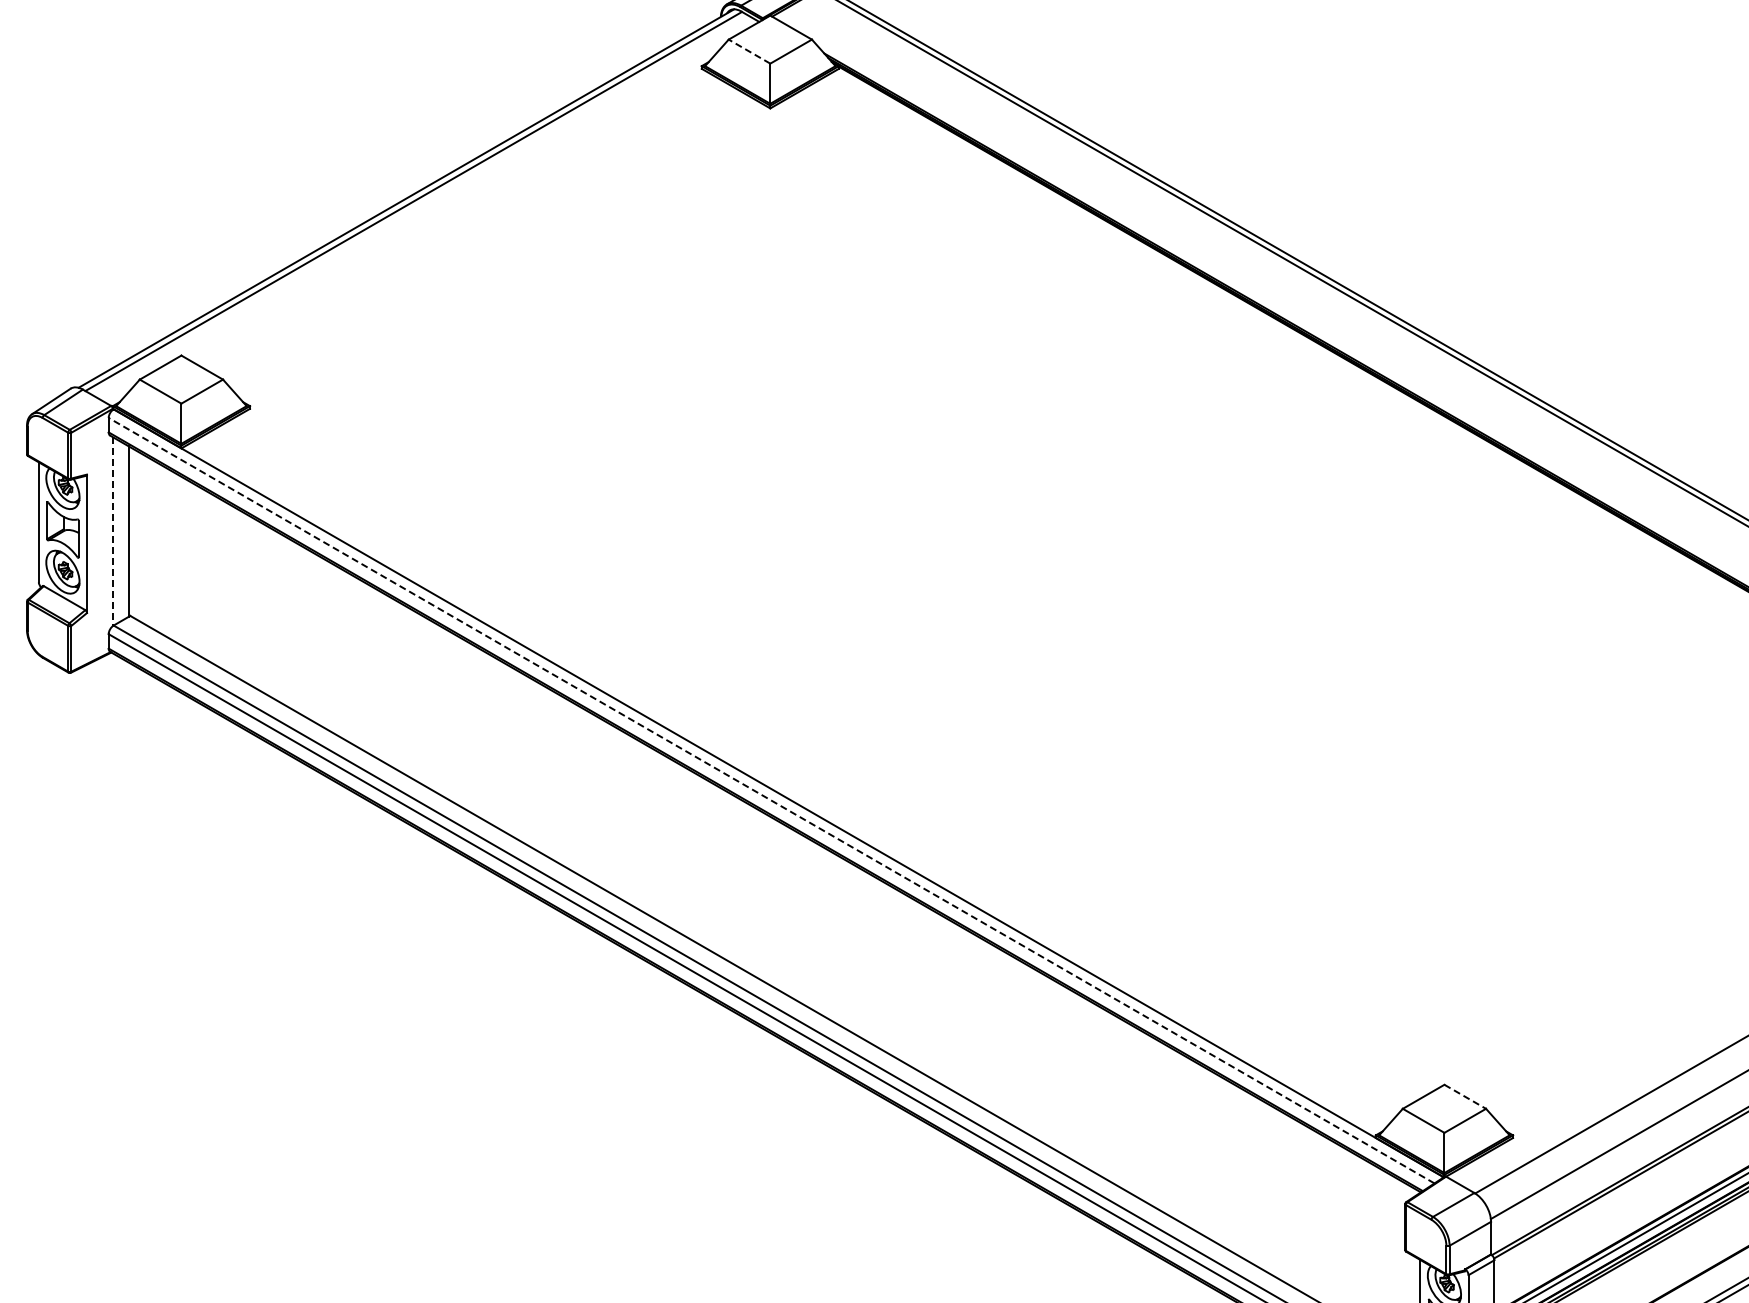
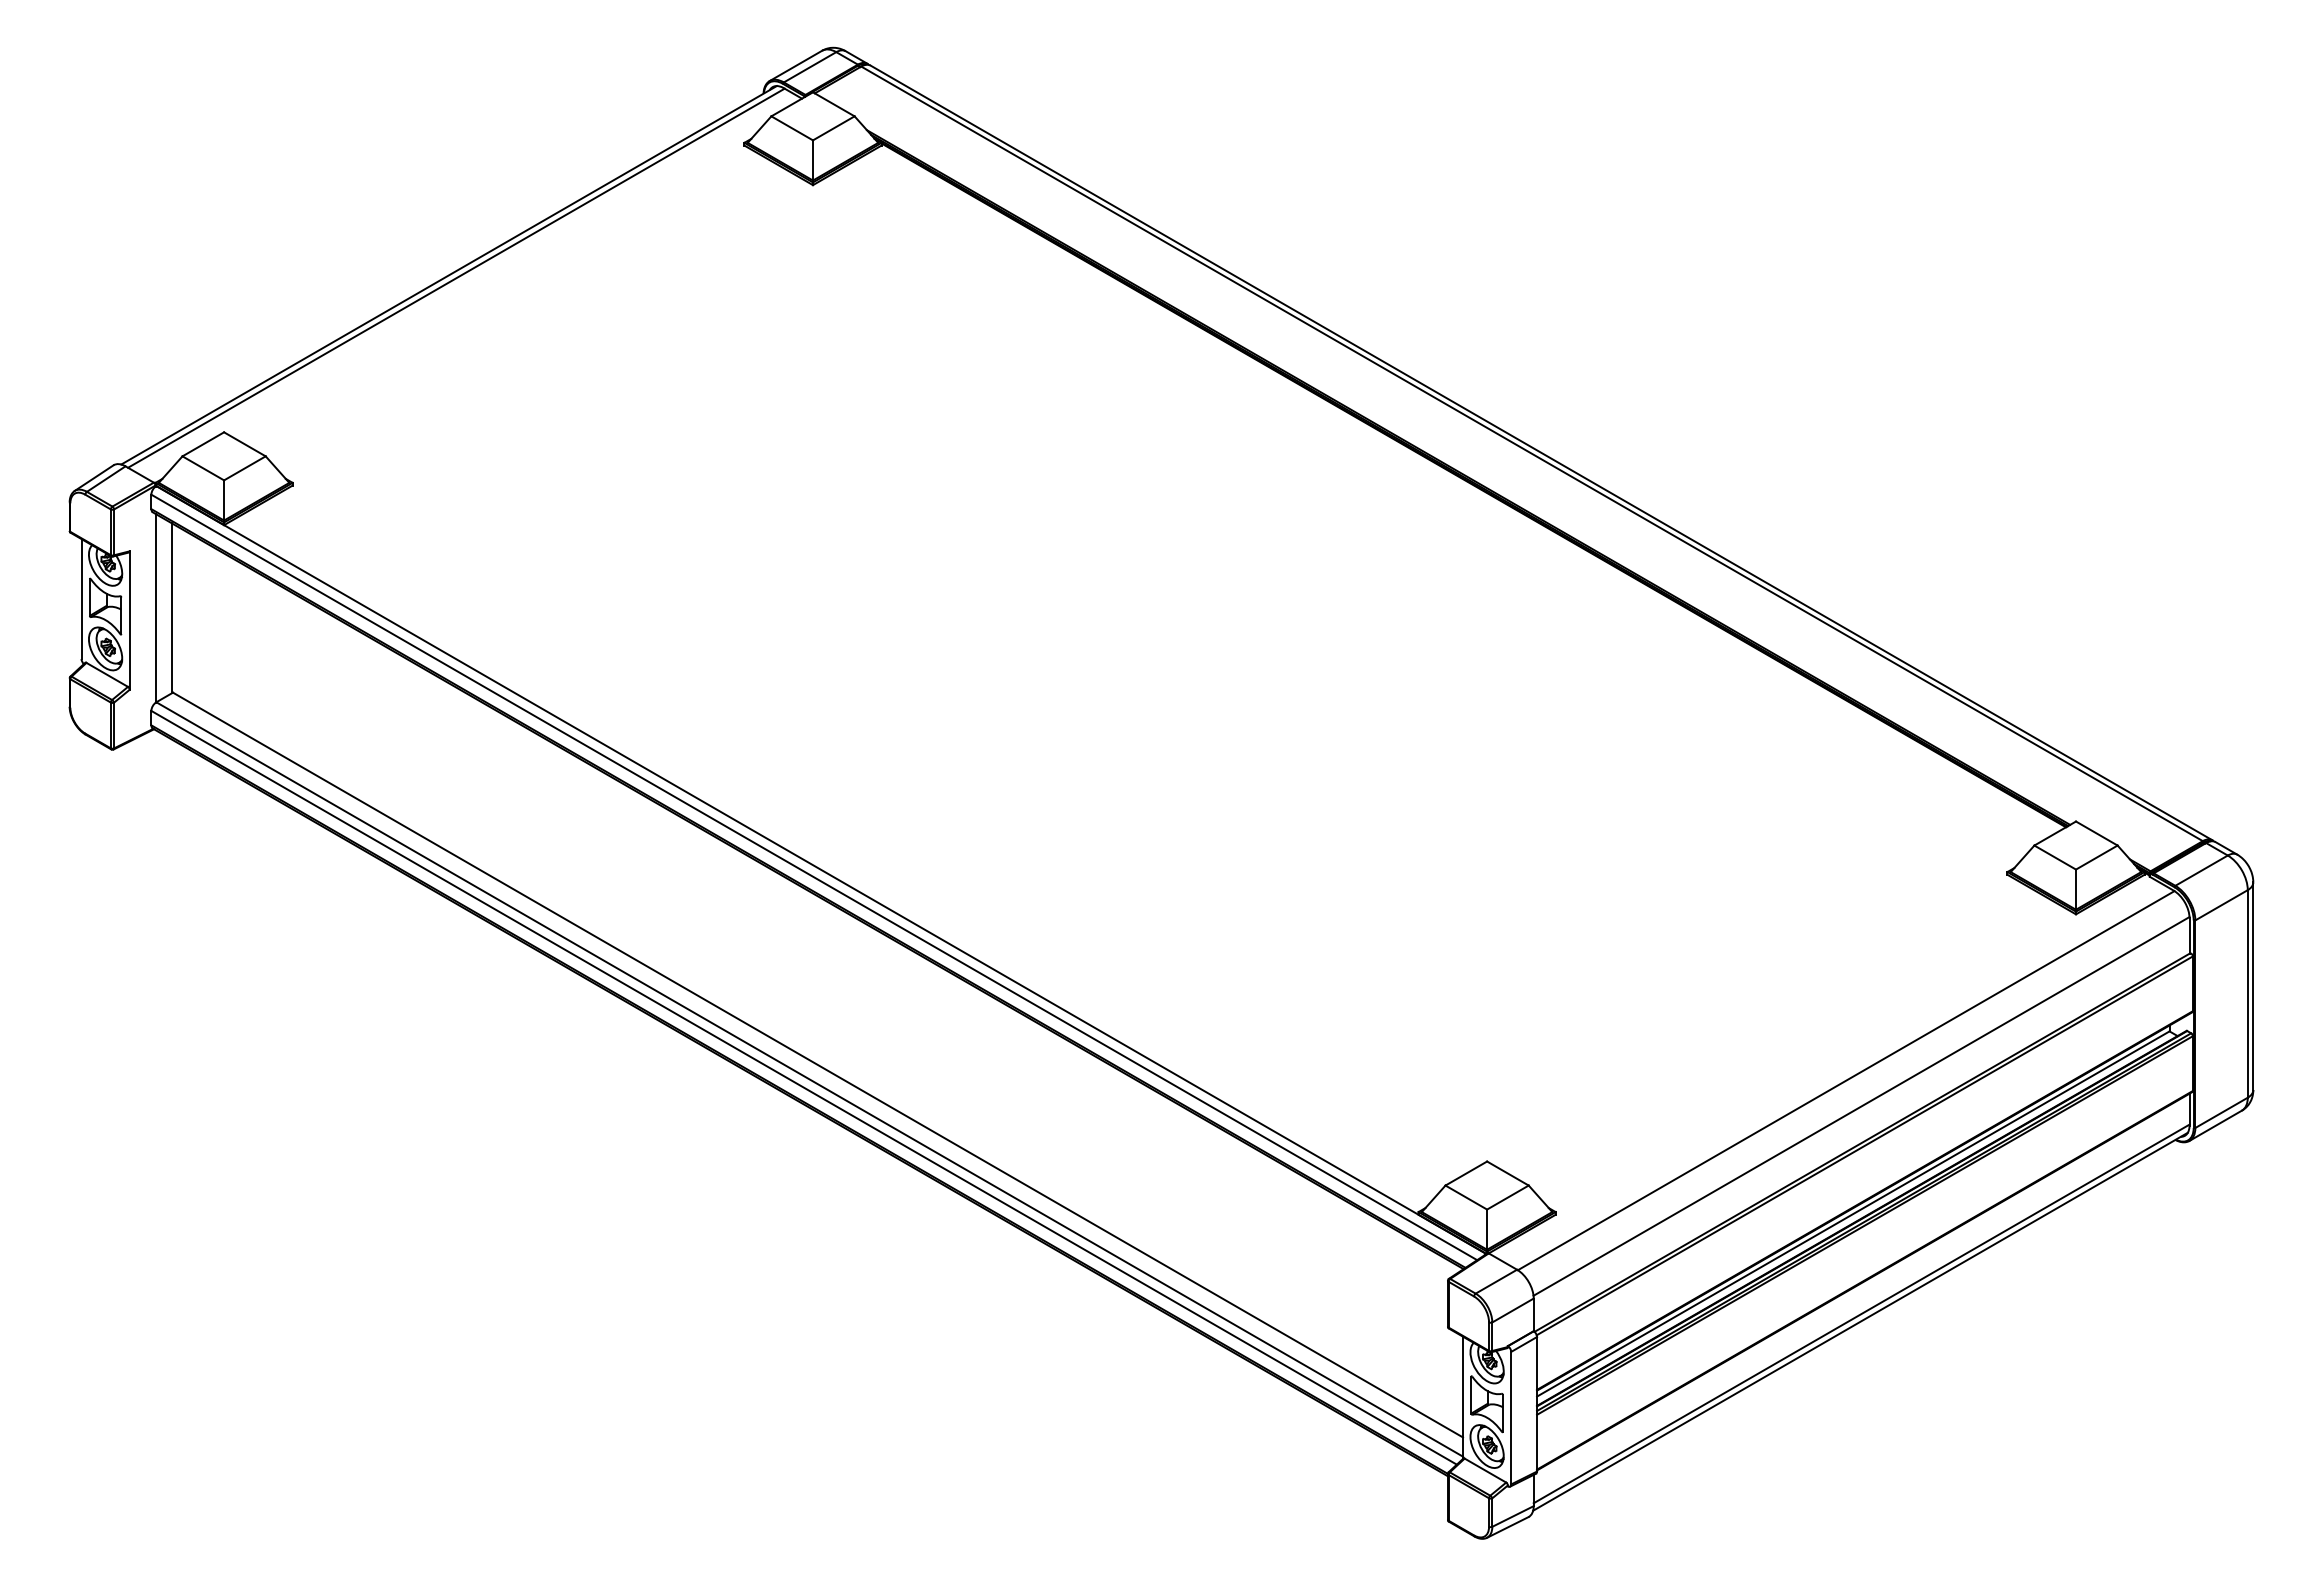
line: (748, 51) -> (791, 128), dashed -> solid
line: (112, 531) -> (155, 608), dashed -> solid
line: (770, 800) -> (813, 877), dashed -> solid
line: (1465, 1096) -> (1508, 1173), dashed -> solid

